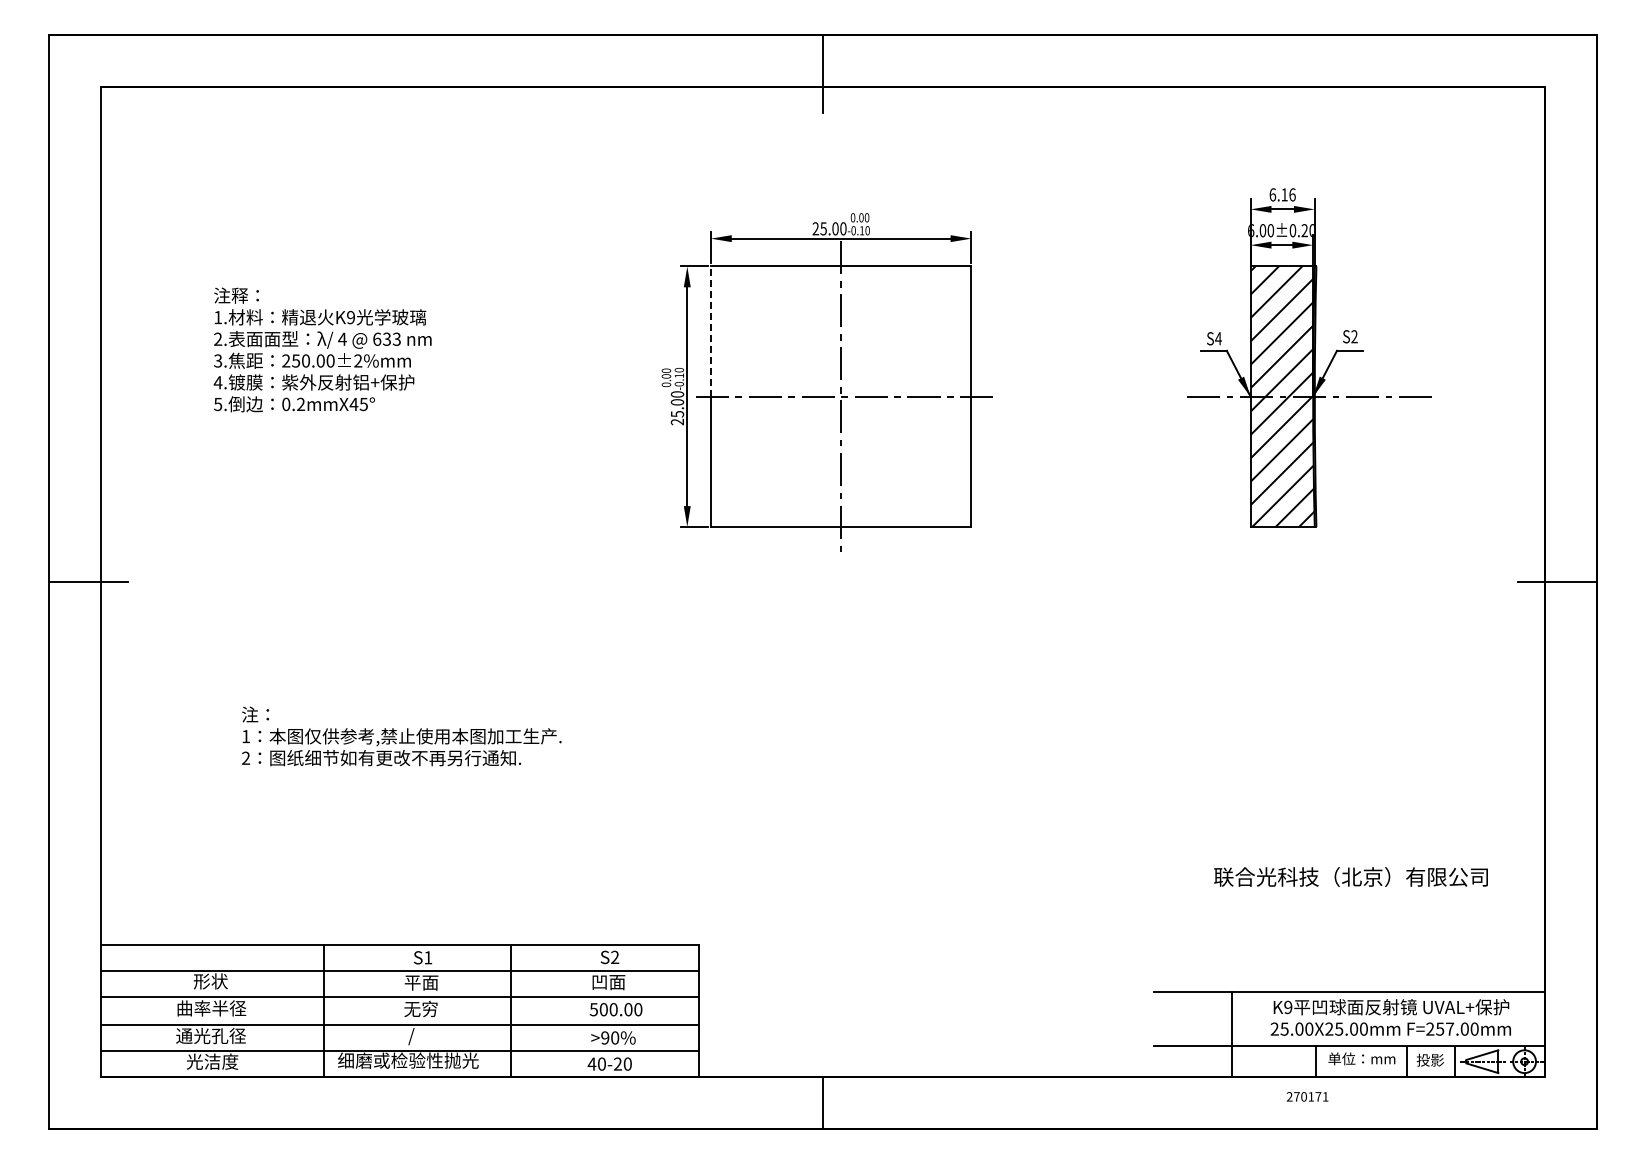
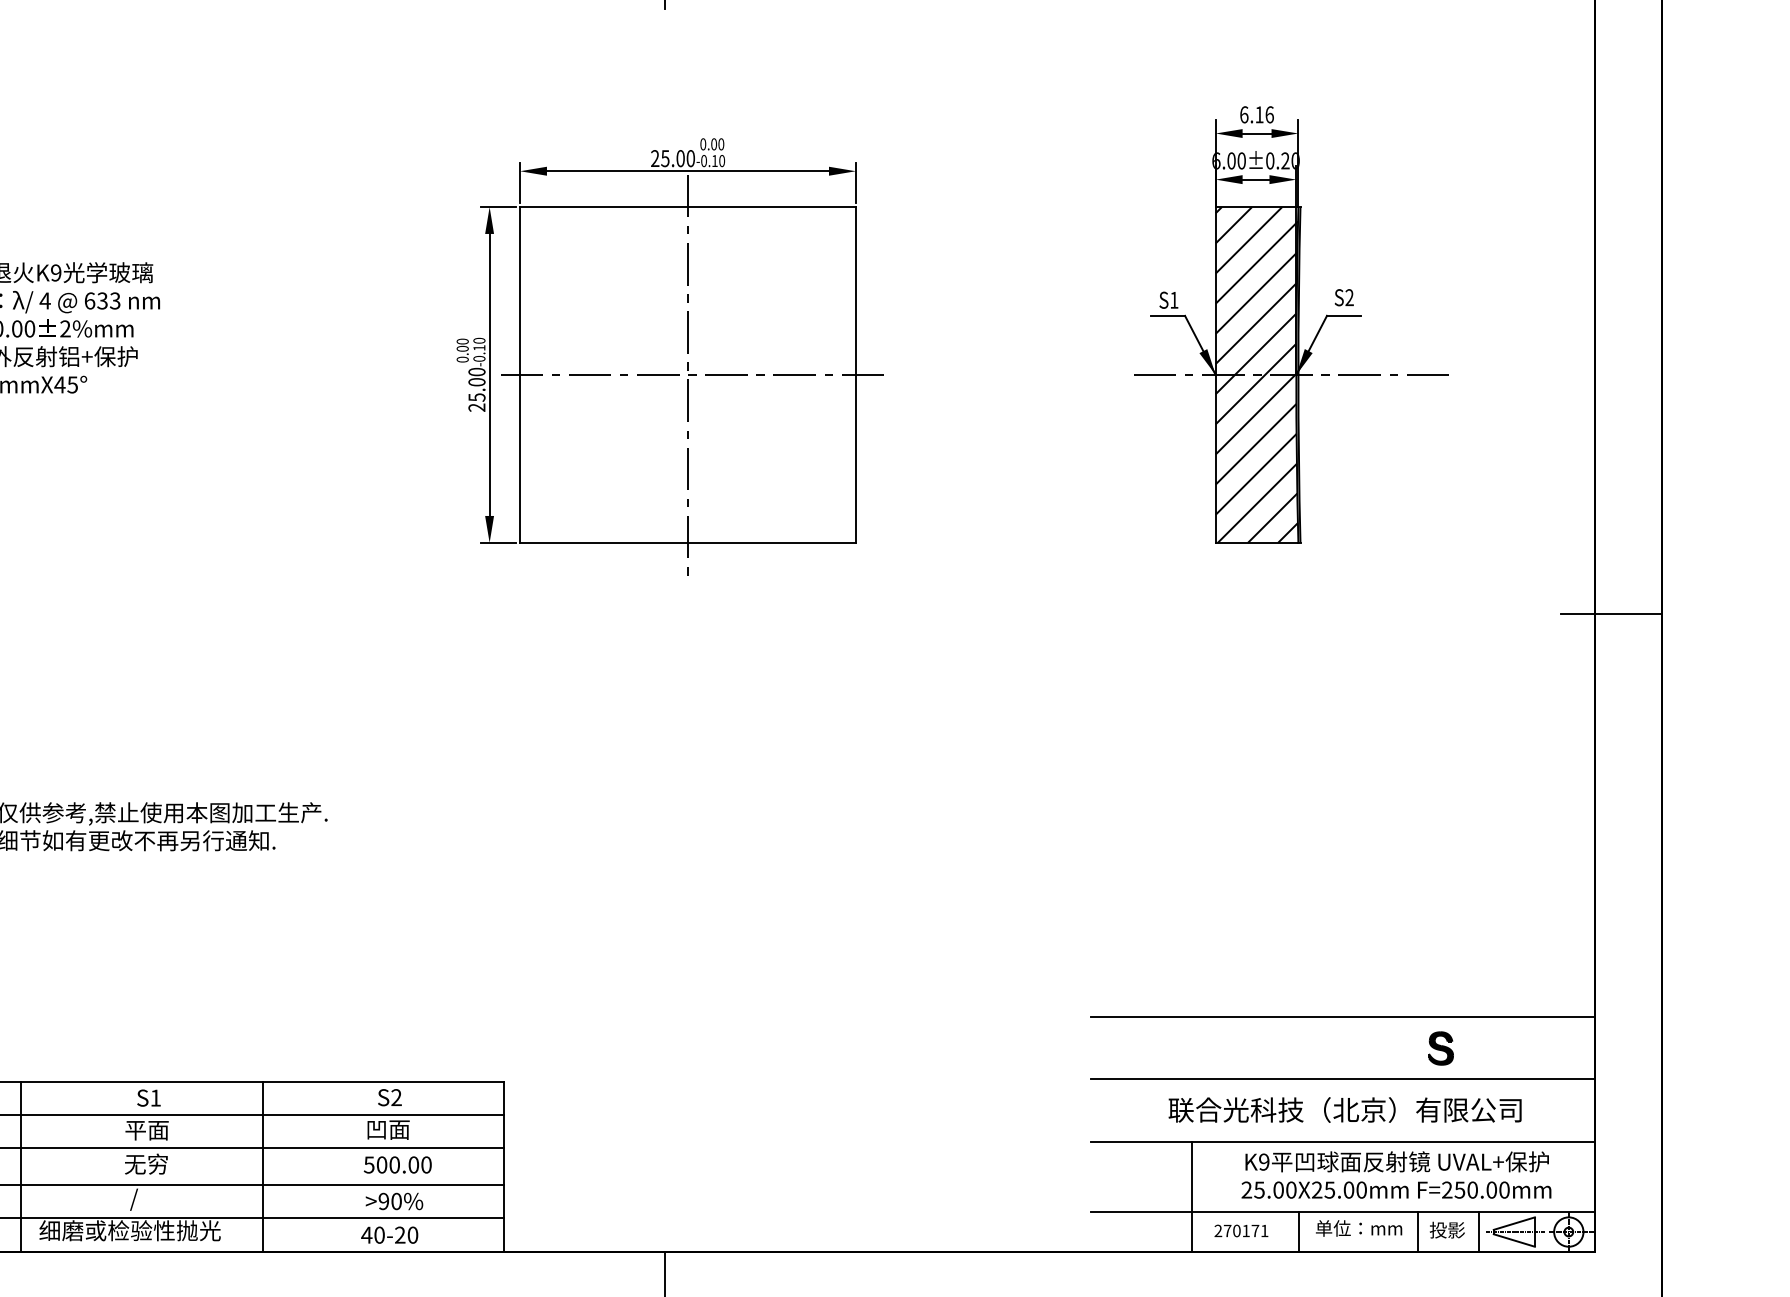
line: (710, 331) -> (519, 290), dashed -> solid
text: (1218, 338) -> (1174, 299), S4 -> S1
text: (1350, 876) -> (1344, 1109), moved
line: (1348, 894) -> (1341, 1016), added
part: (1425, 918) -> (1441, 1047), added
line: (1348, 943) -> (1341, 1079), added
text: (1450, 1028) -> (1473, 1189), F=257.00mm -> F=250.00mm
text: (1307, 1096) -> (1241, 1230), moved

